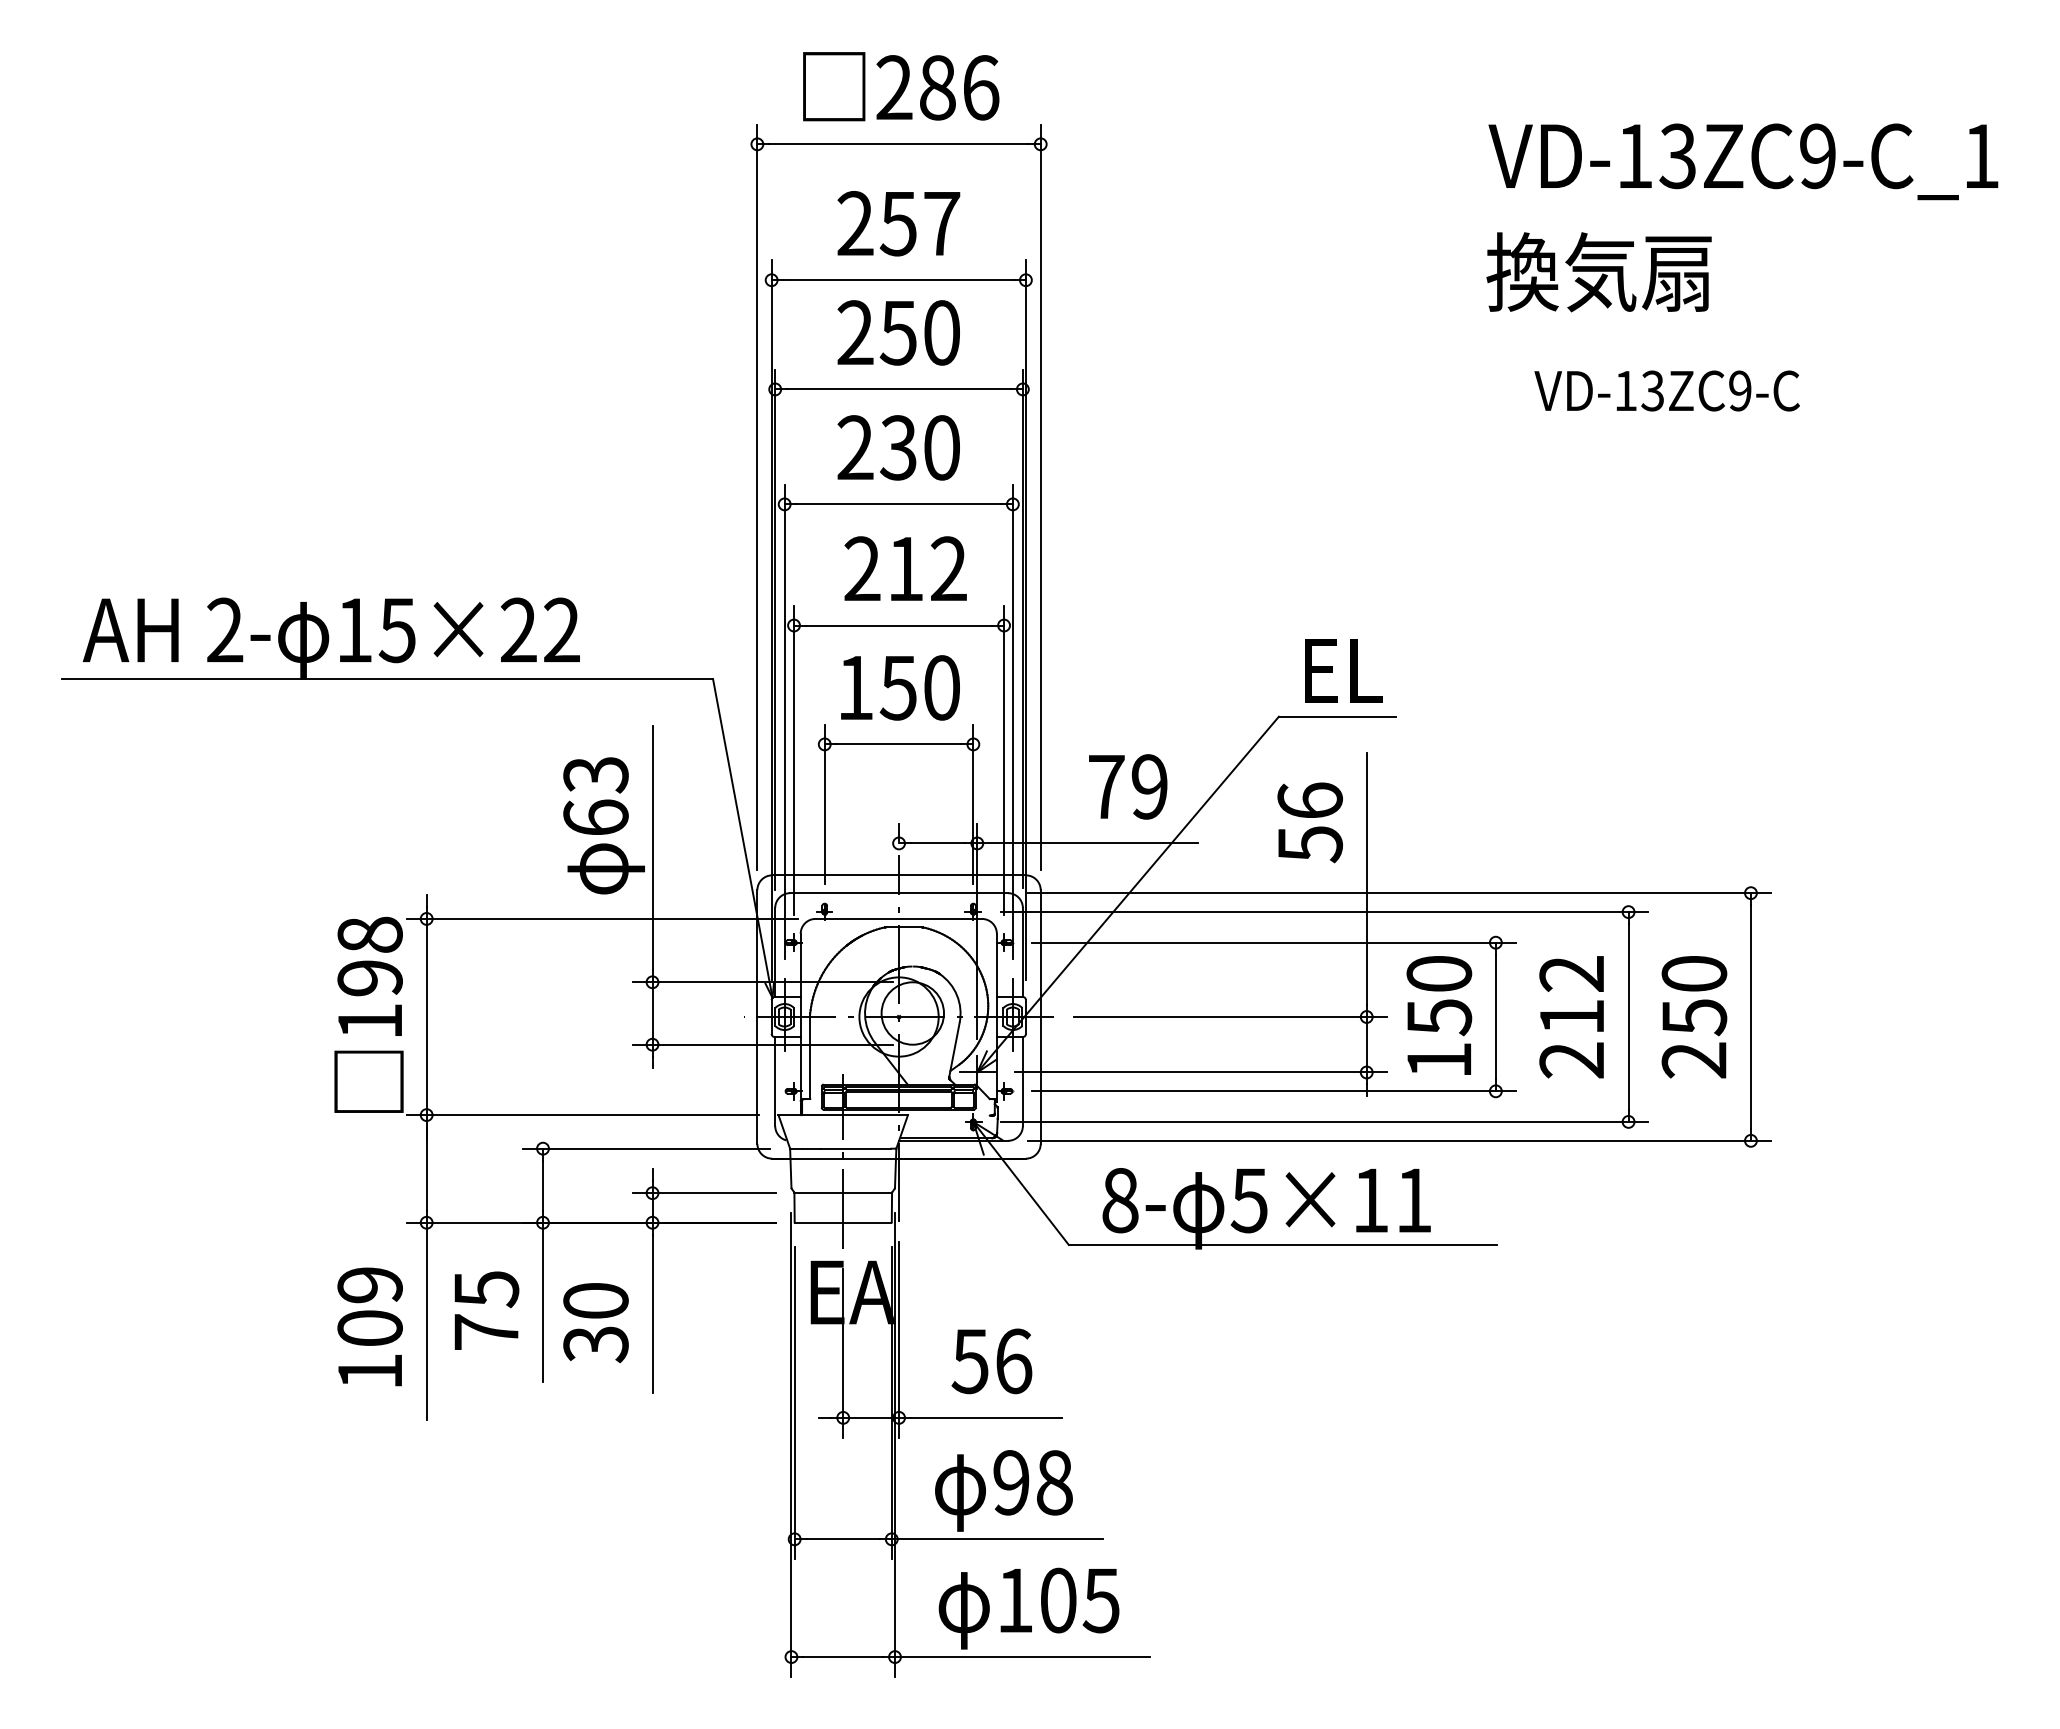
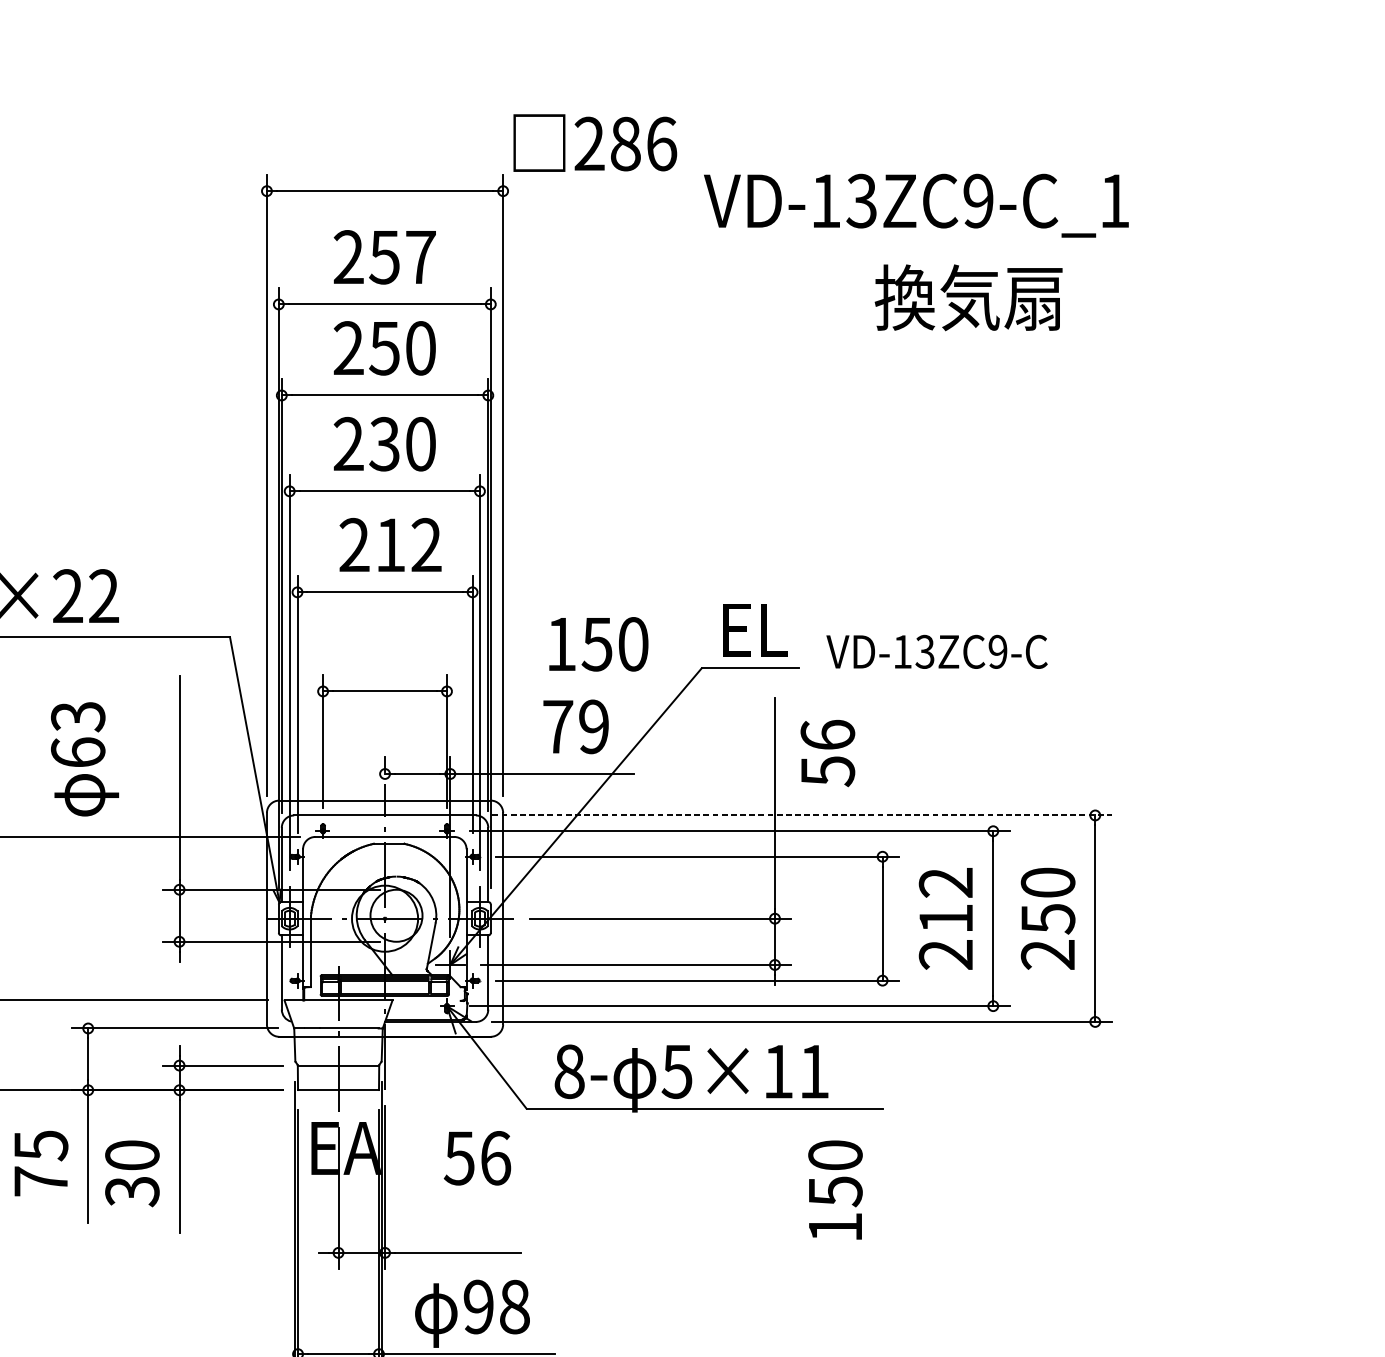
text: (901, 86) -> (595, 142), moved
text: (1743, 161) -> (916, 205), moved
text: (1666, 390) -> (936, 651), moved
text: (900, 687) -> (598, 643), moved
text: (1309, 822) -> (827, 753), moved
text: (603, 825) -> (84, 759), moved
line: (1399, 893) -> (802, 815), solid -> dashed
text: (1439, 1015) -> (835, 1190), moved
text: (991, 1361) -> (477, 1158), moved

